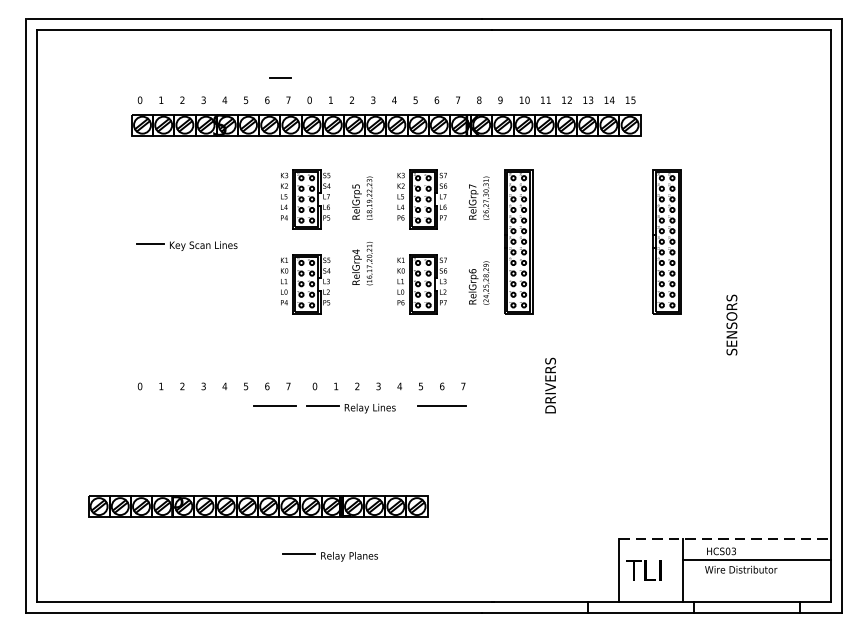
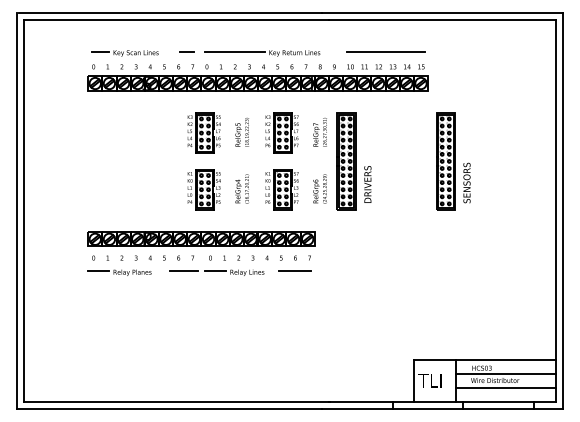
line: (576, 77) -> (385, 51), added
part: (392, 80) -> (262, 53), added
part: (186, 246) -> (124, 53), moved
text: (361, 262) -> (241, 188), moved
text: (731, 324) -> (466, 182), moved
text: (550, 385) -> (367, 184), moved
part: (258, 505) -> (201, 238), moved
line: (725, 538) -> (484, 359), dashed -> solid
part: (329, 556) -> (119, 272), moved
line: (756, 581) -> (505, 388), added

